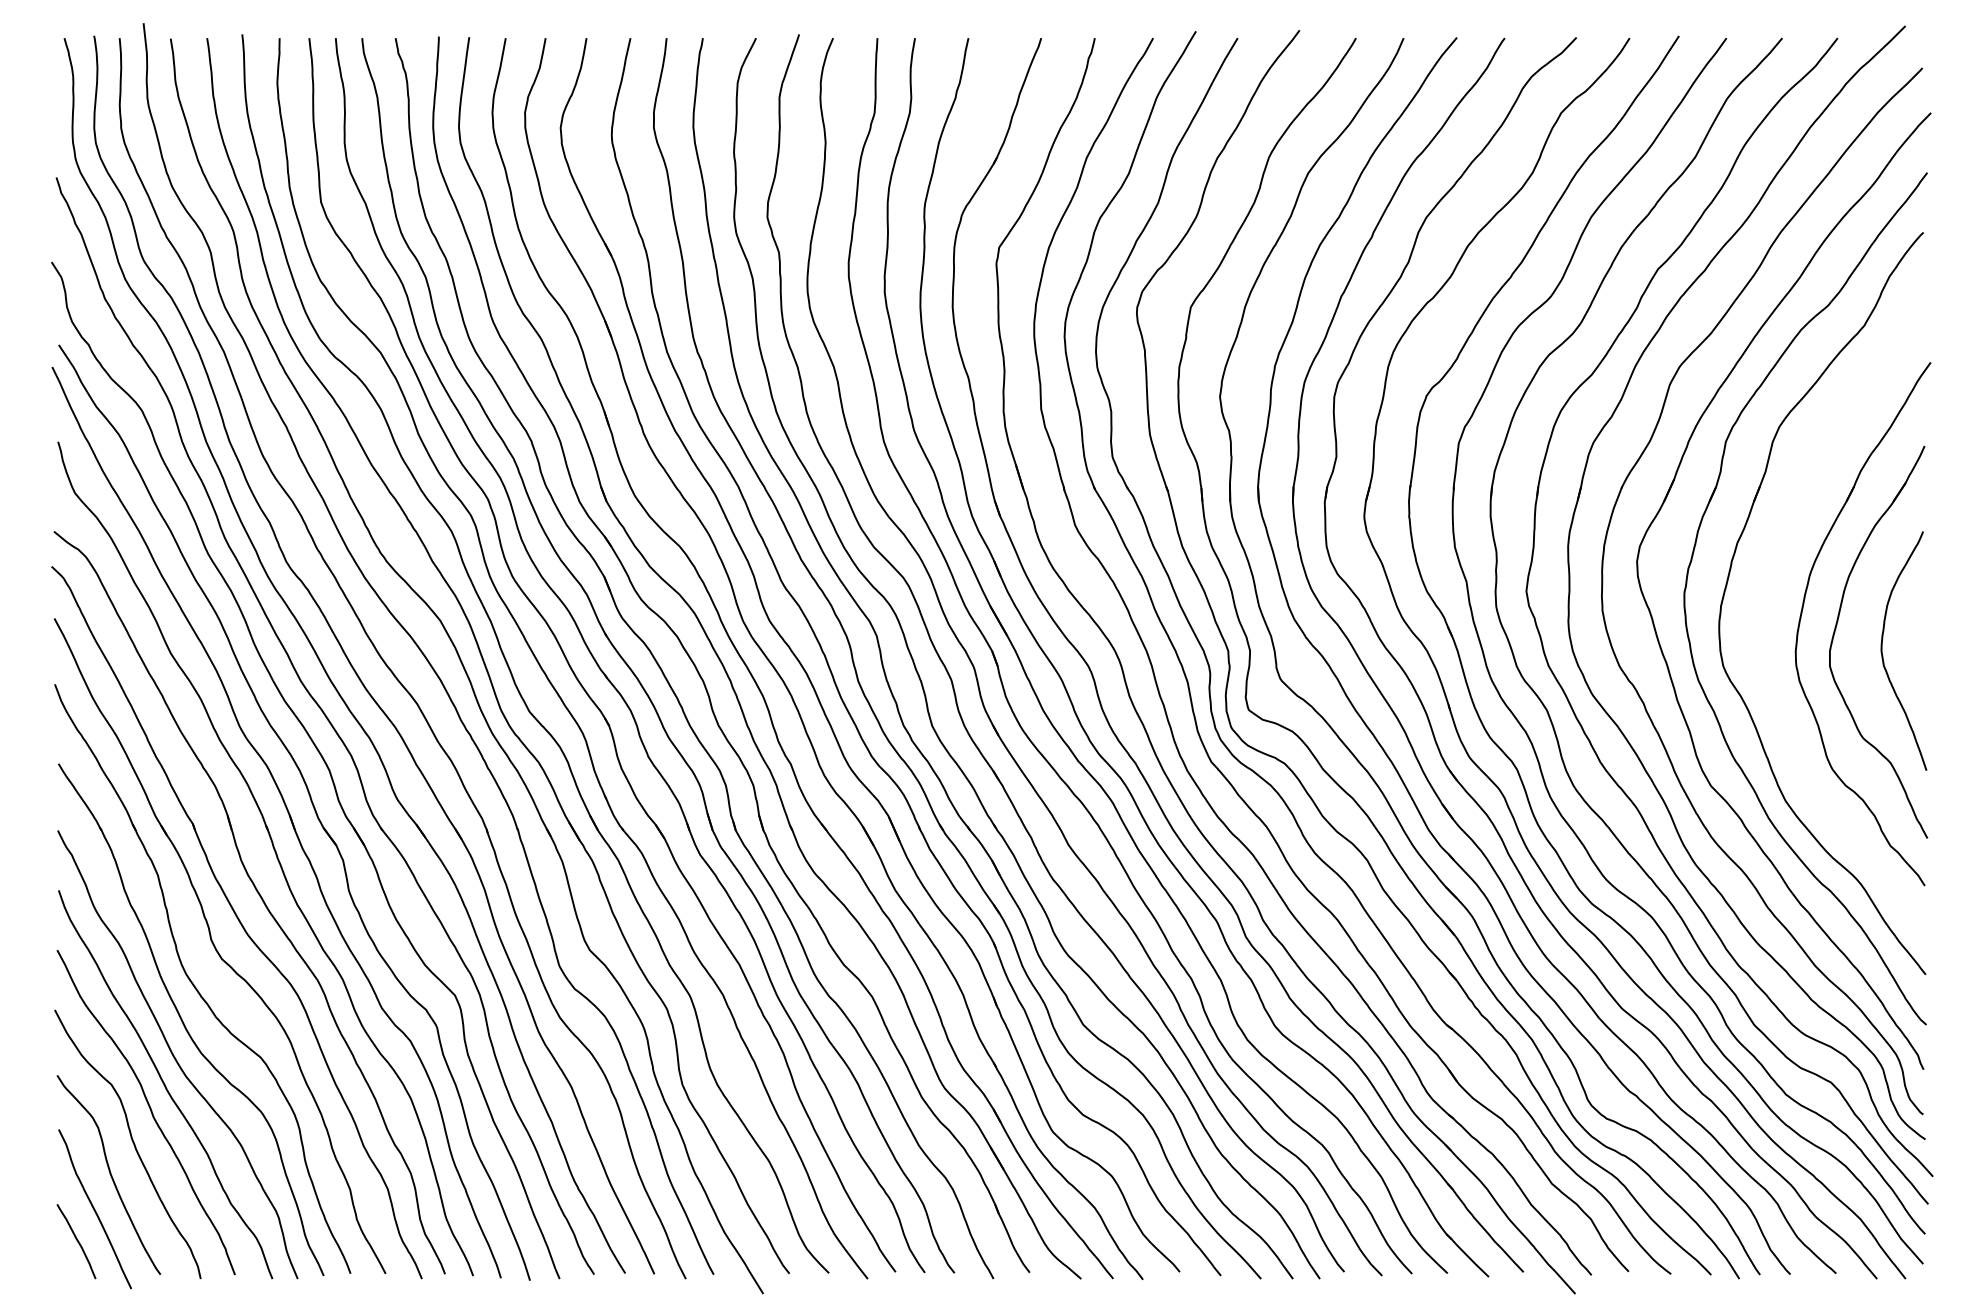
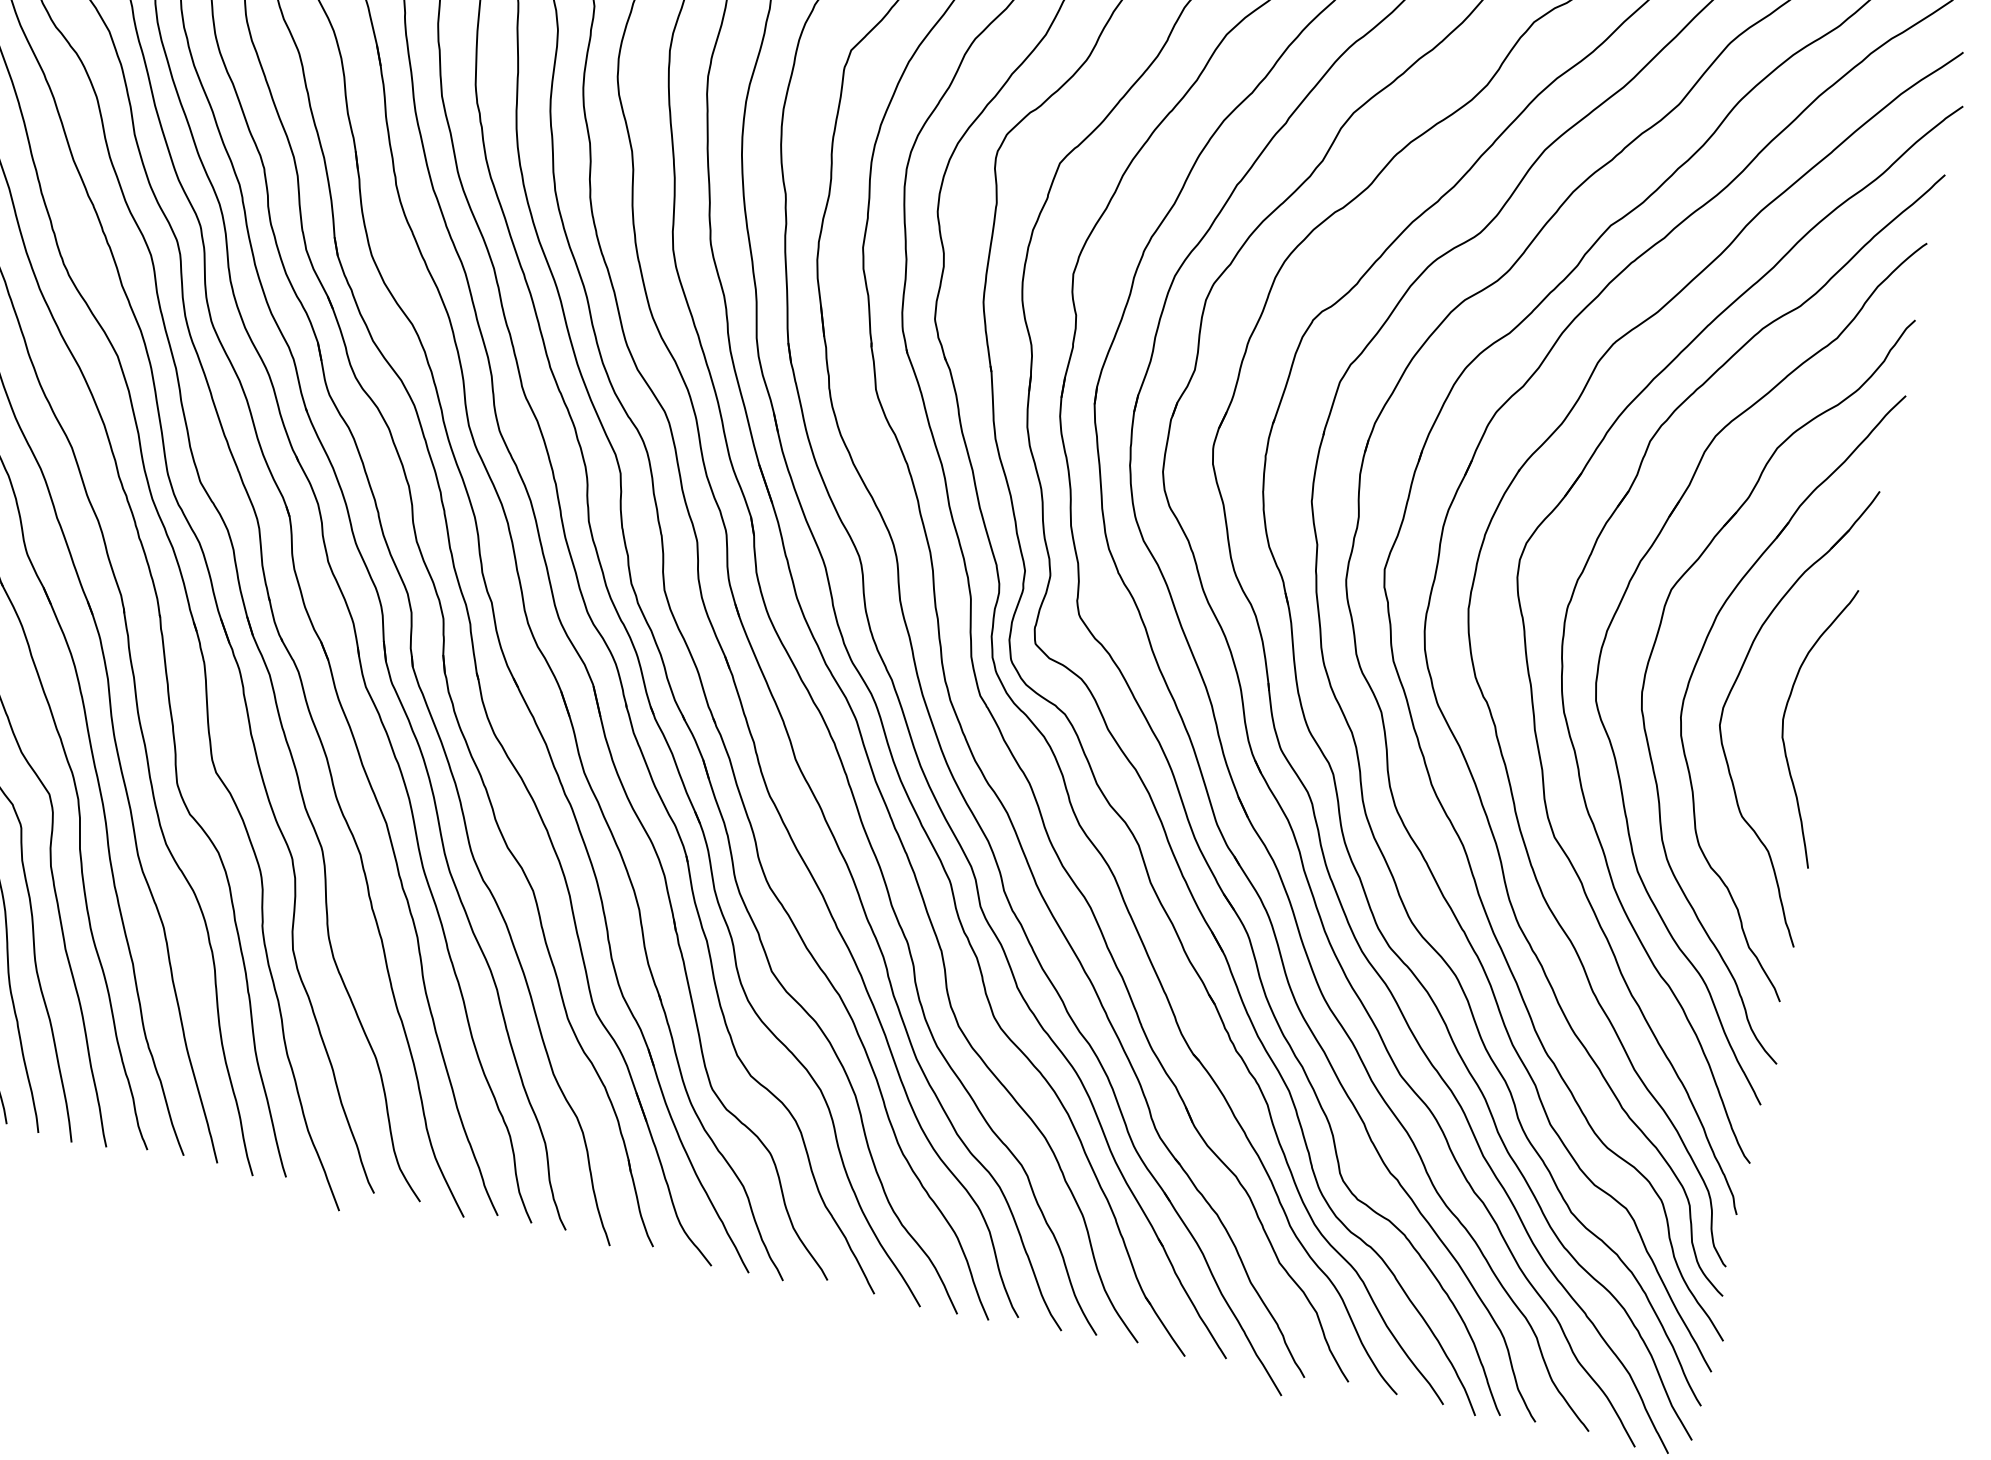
part: (1763, 610) -> (1655, 645), added

